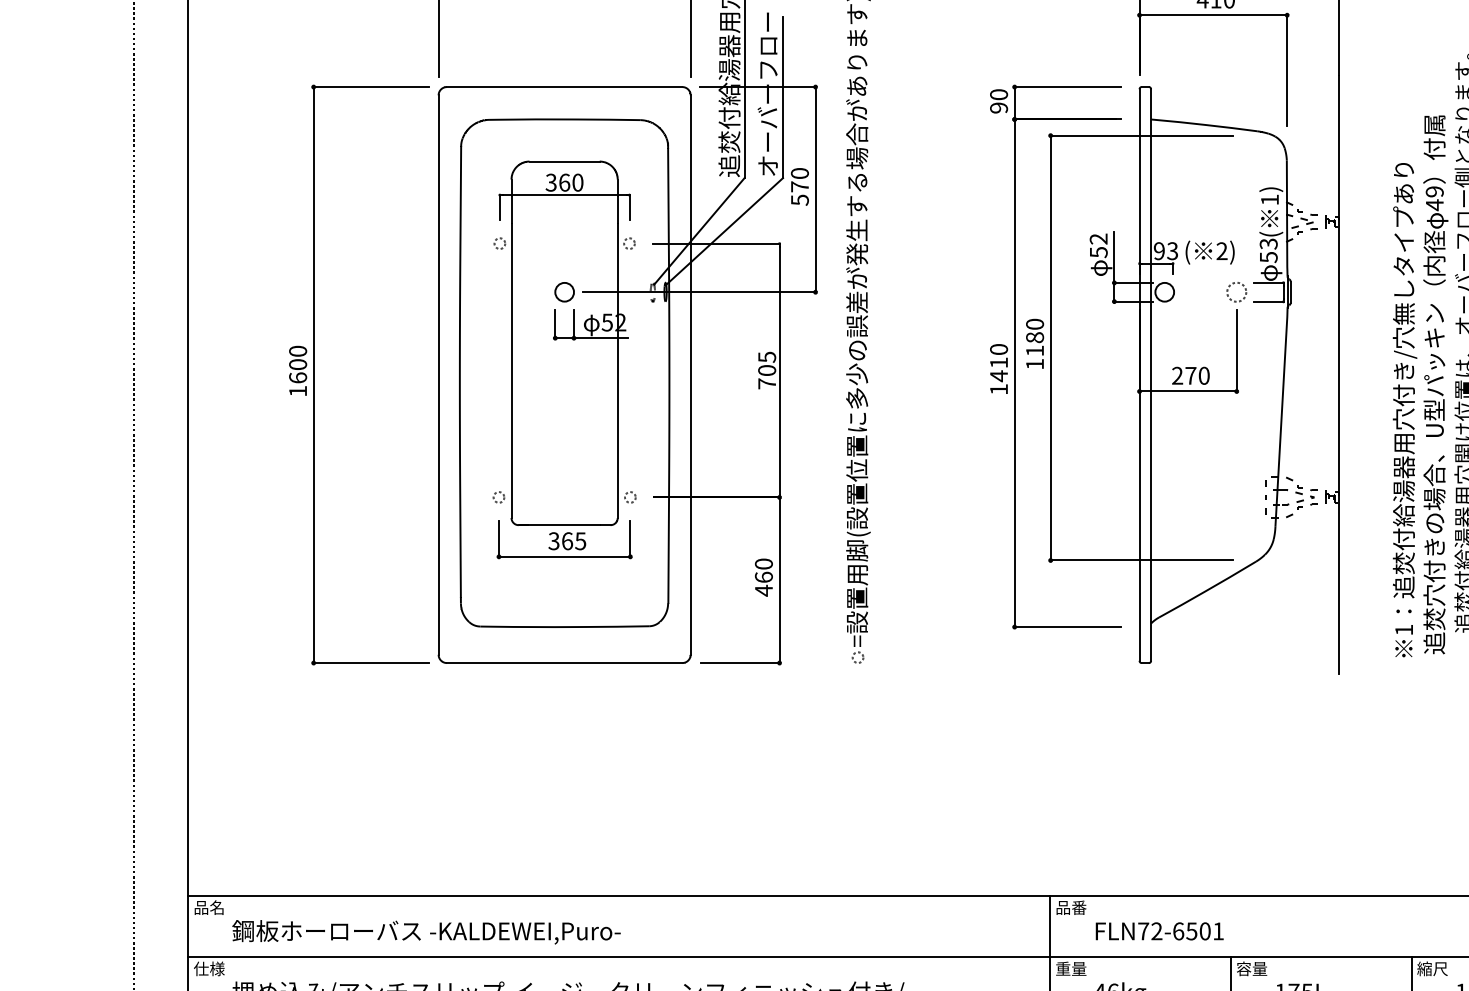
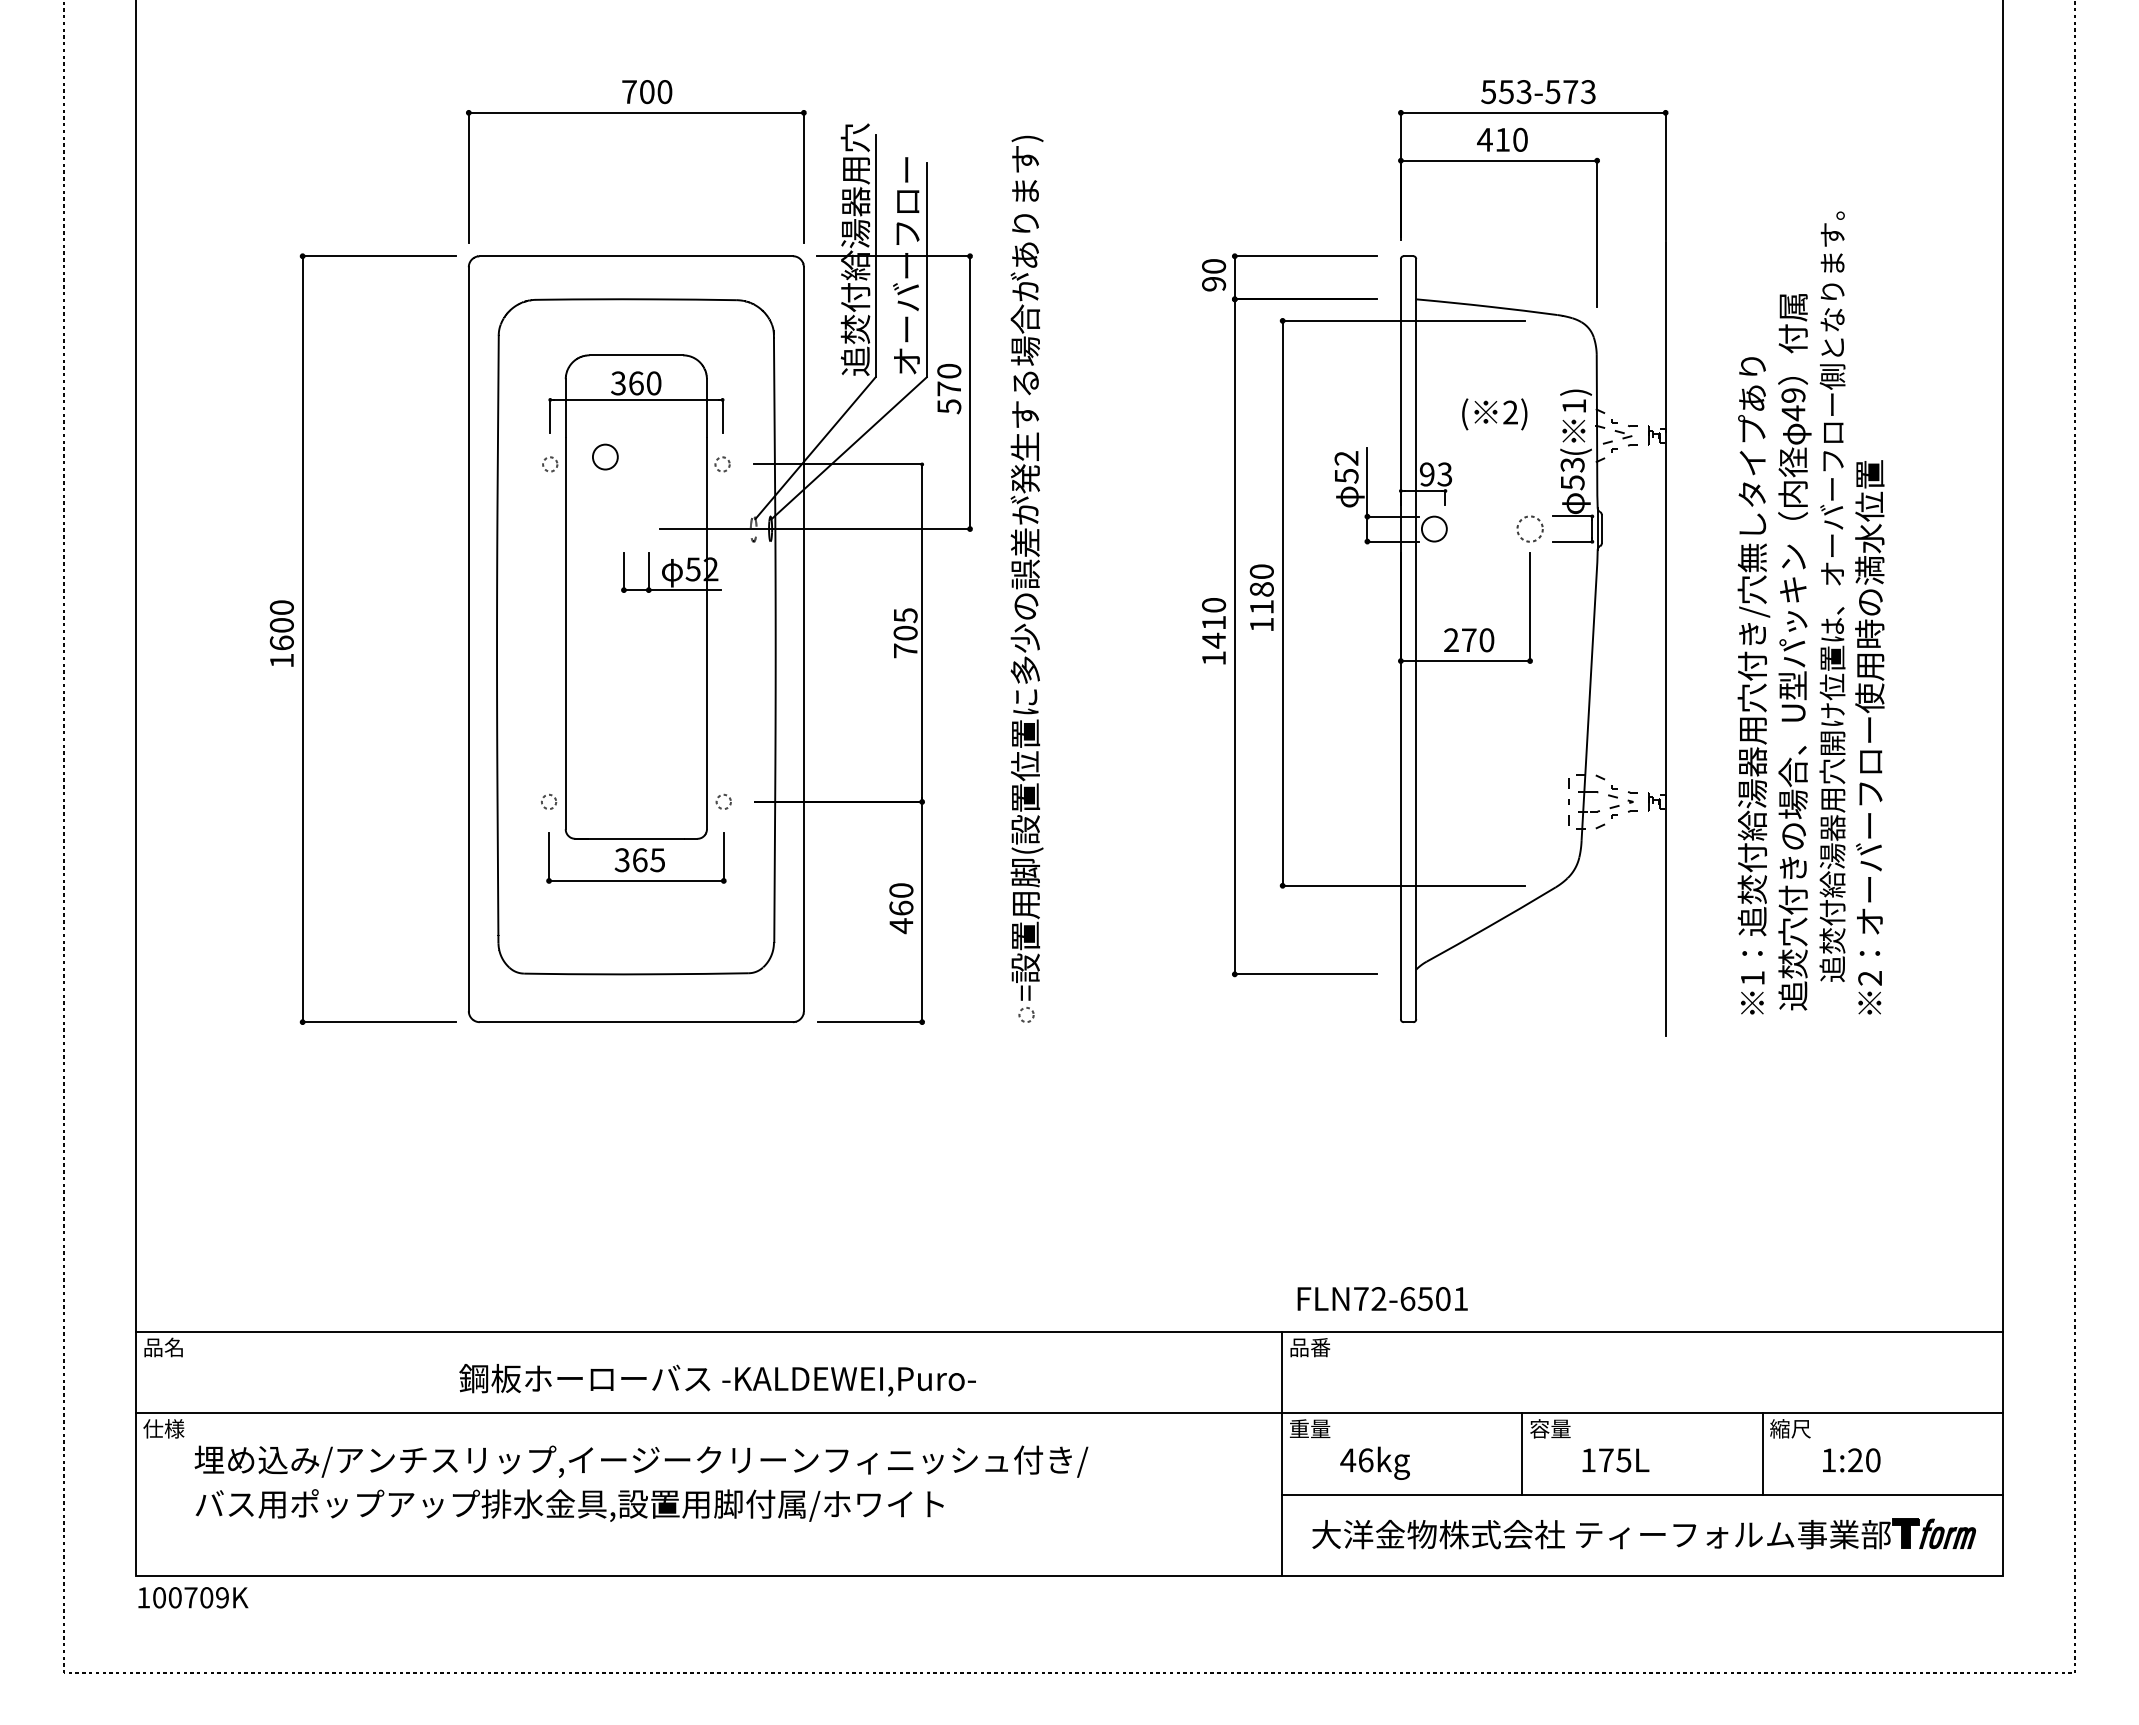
text: (1209, 252) -> (1494, 414), moved
circle: (564, 291) -> (605, 456), moved
text: (1159, 931) -> (1382, 1298), moved
text: (426, 932) -> (717, 1380), moved

